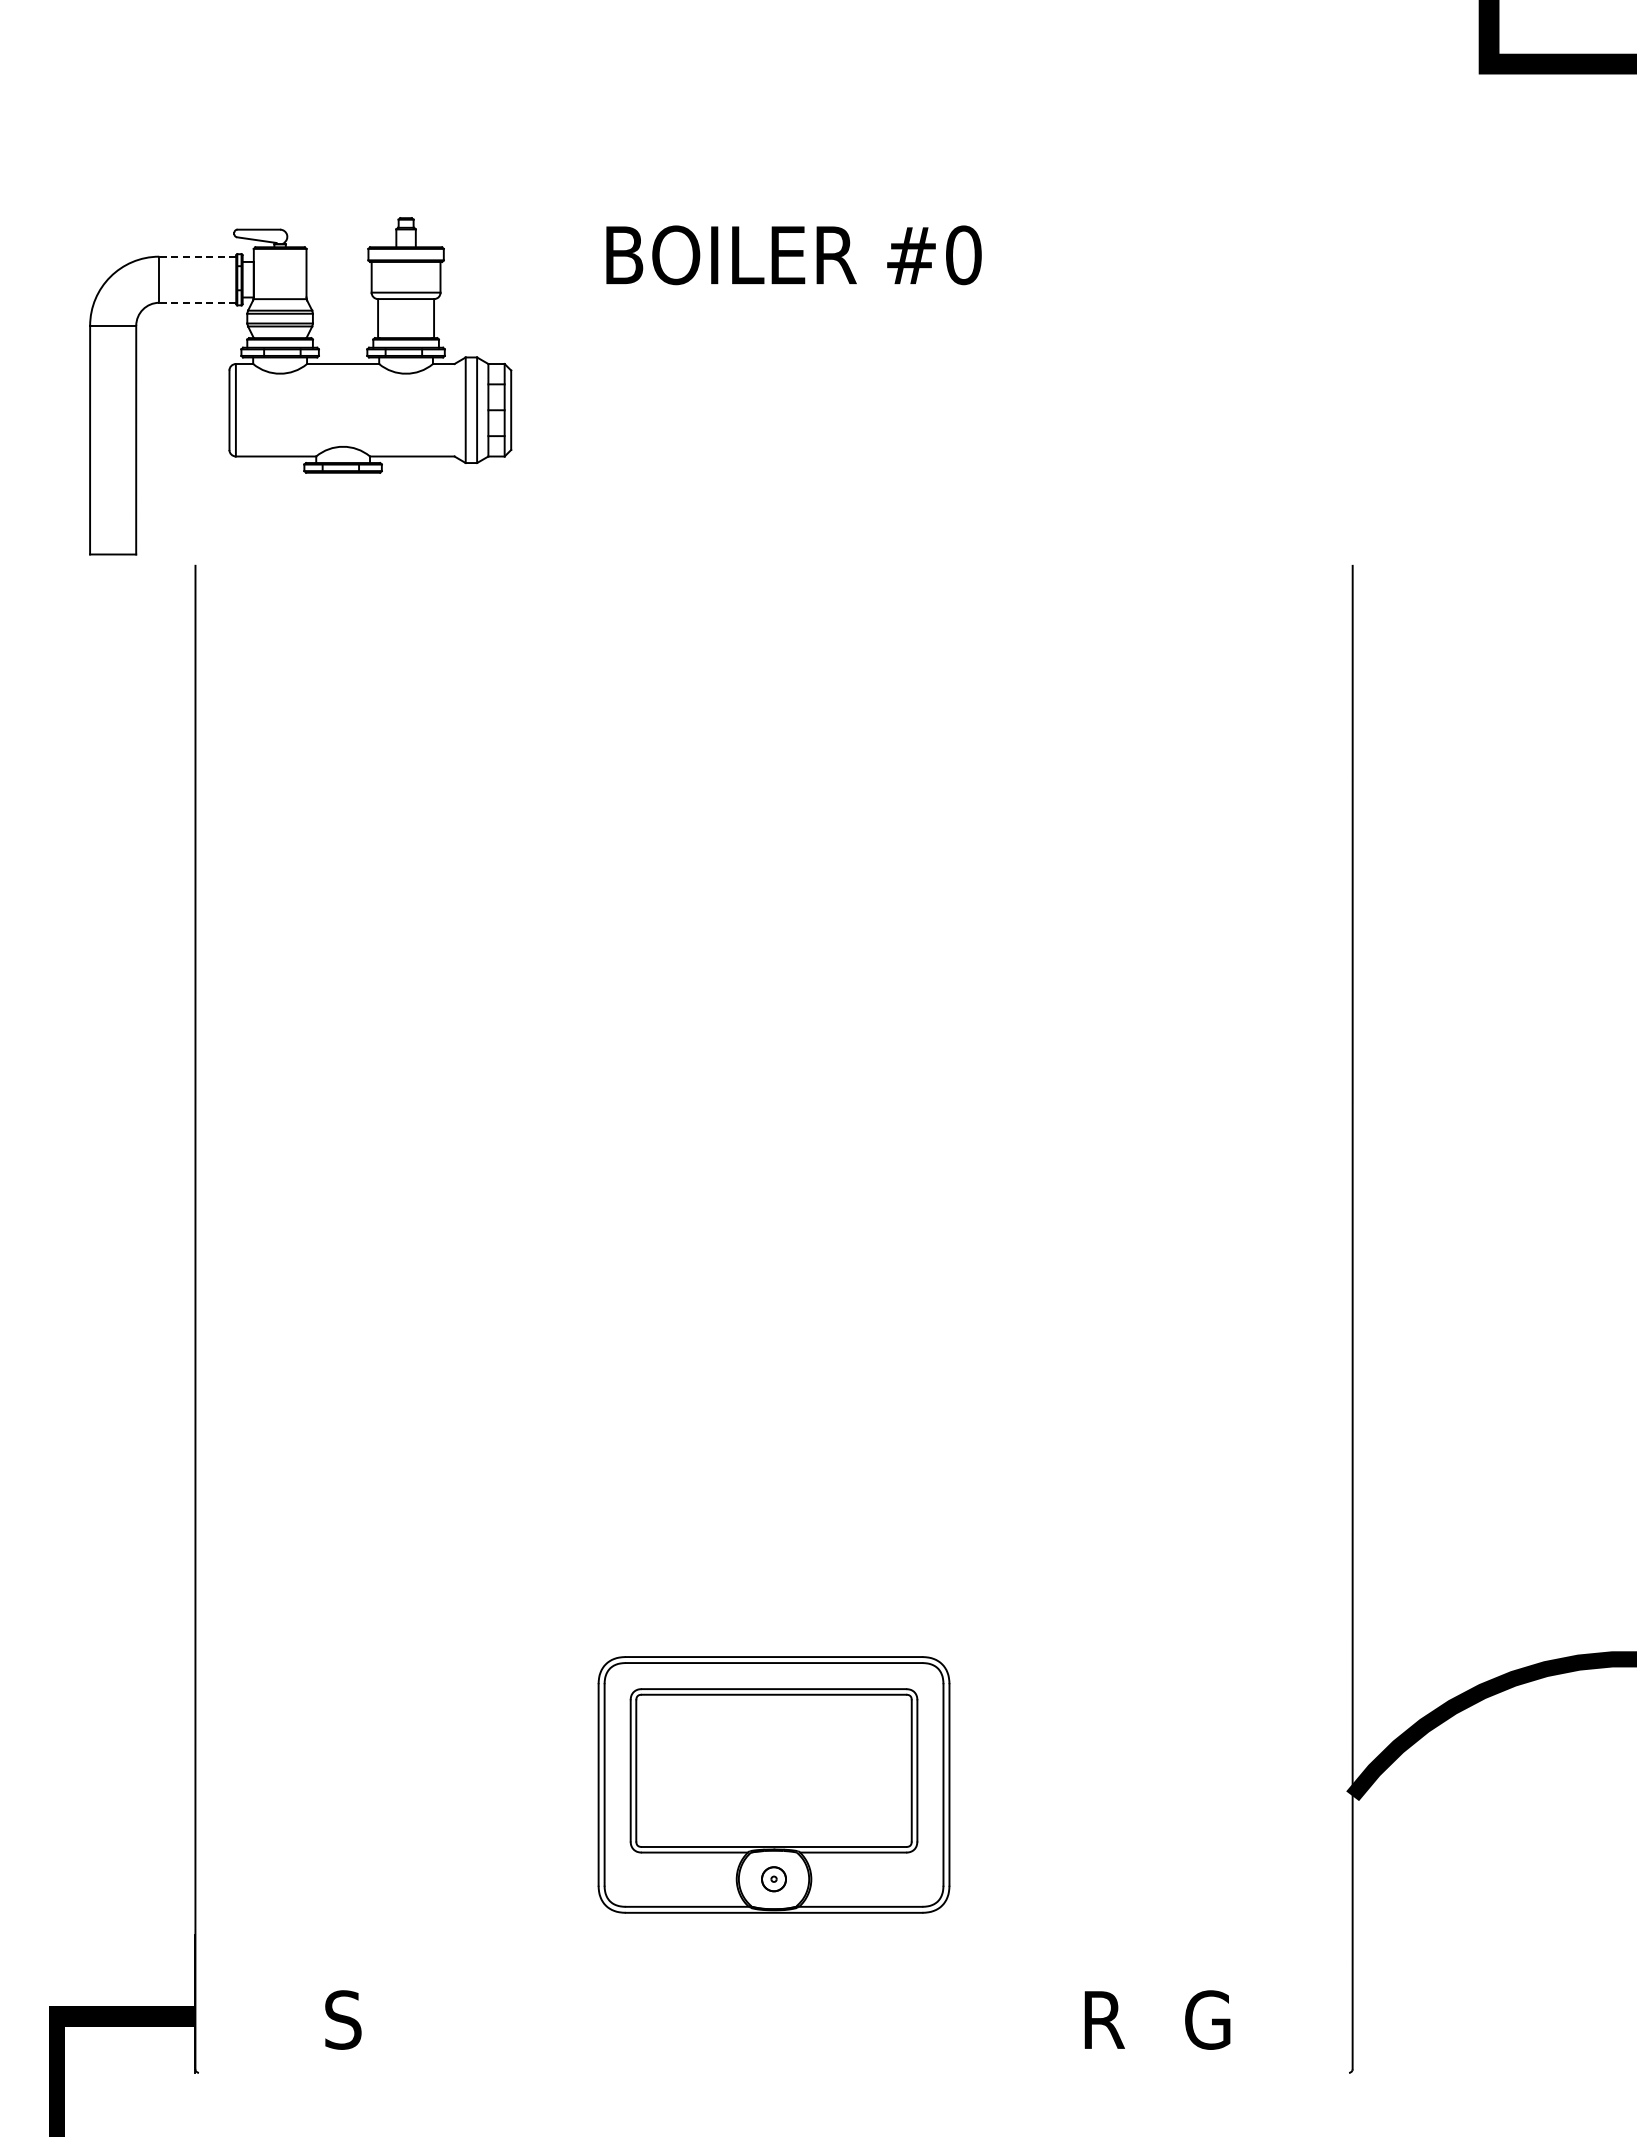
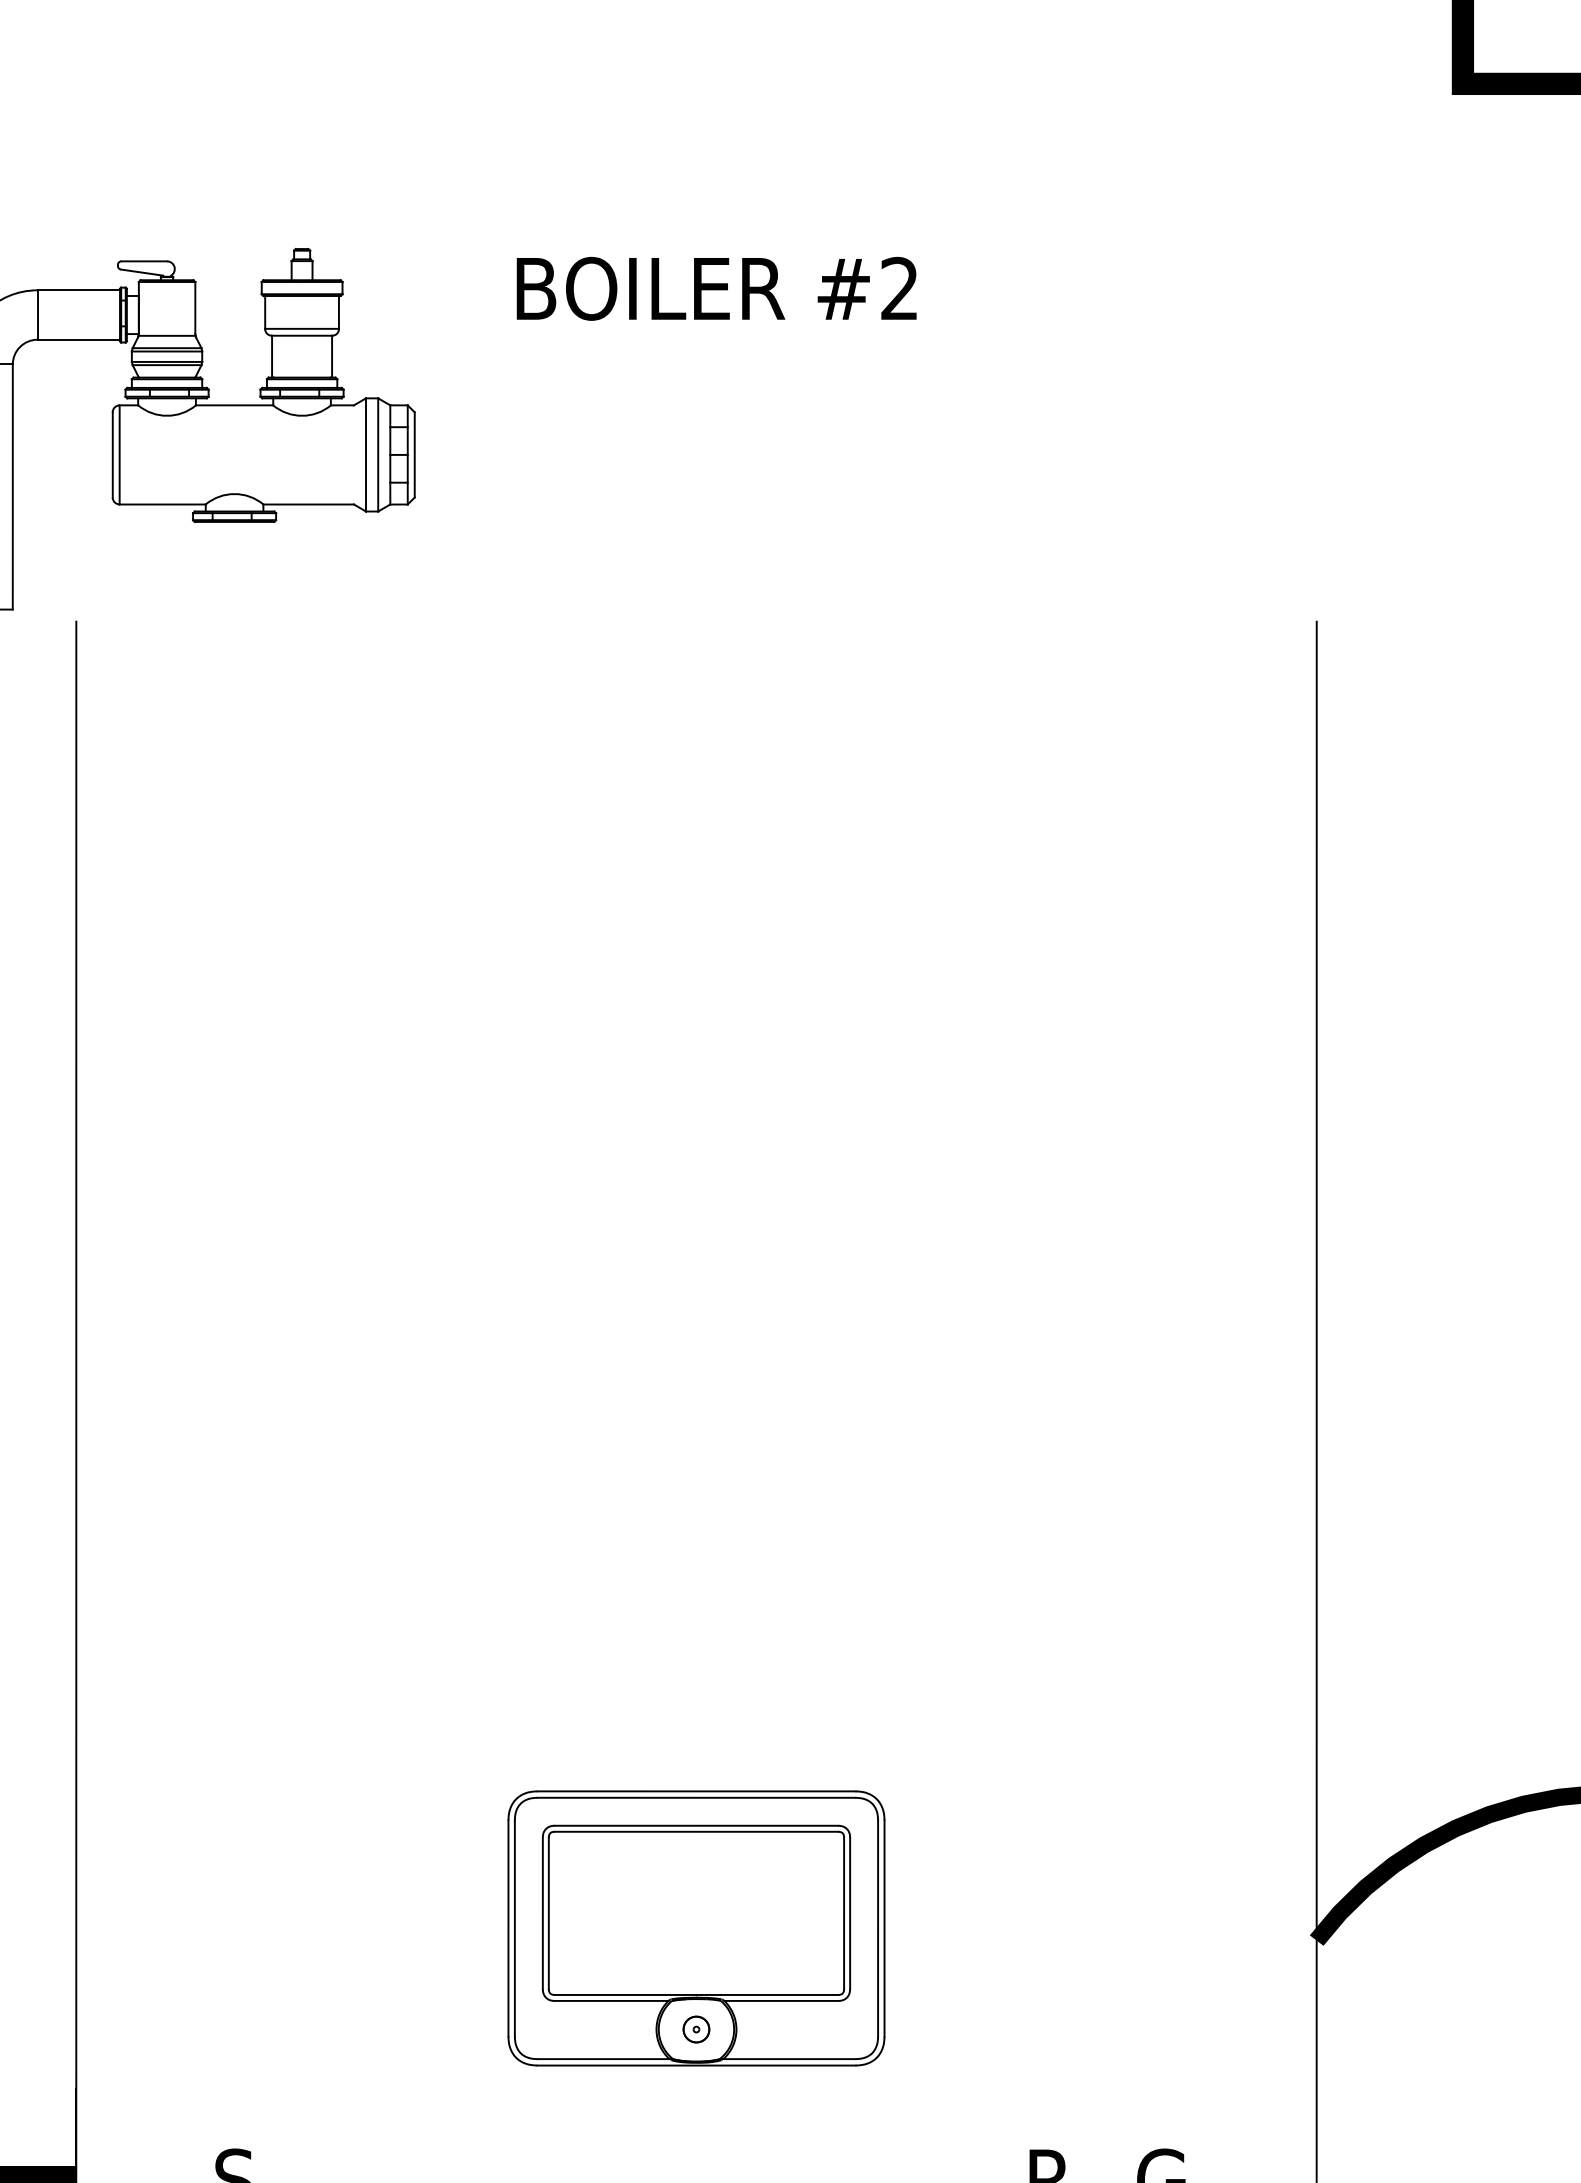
text: (963, 255) -> (899, 289), #0 -> #2
line: (197, 256) -> (78, 290), dashed -> solid
line: (197, 302) -> (78, 339), dashed -> solid

